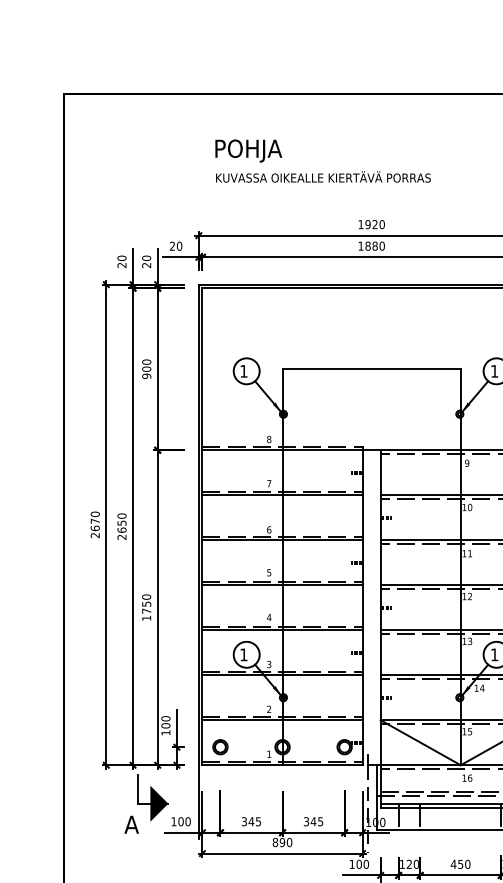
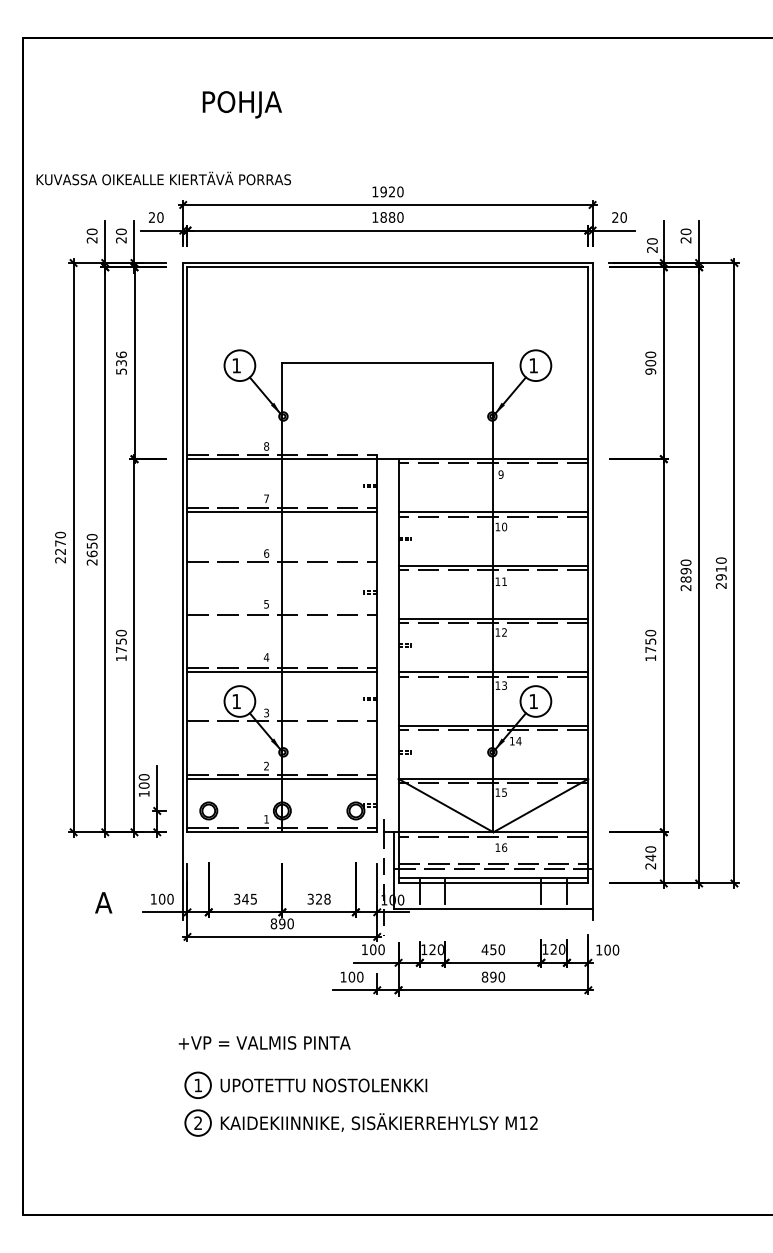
text: (323, 176) -> (163, 178), moved
text: (146, 368) -> (121, 362), 900 -> 536
text: (95, 528) -> (60, 551), 2670 -> 2270
line: (282, 540) -> (282, 565), removed
line: (282, 585) -> (282, 619), removed
line: (282, 675) -> (282, 725), removed
part: (153, 797) -> (129, 870), removed
text: (316, 821) -> (322, 898), 345 -> 328

